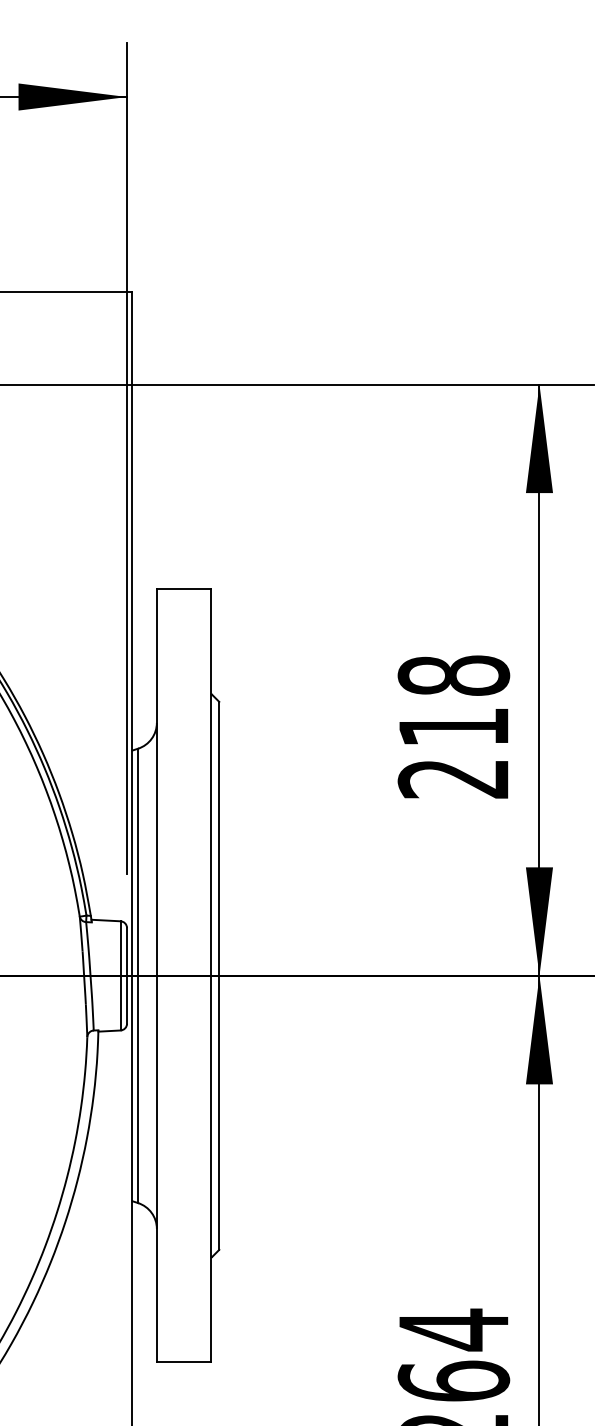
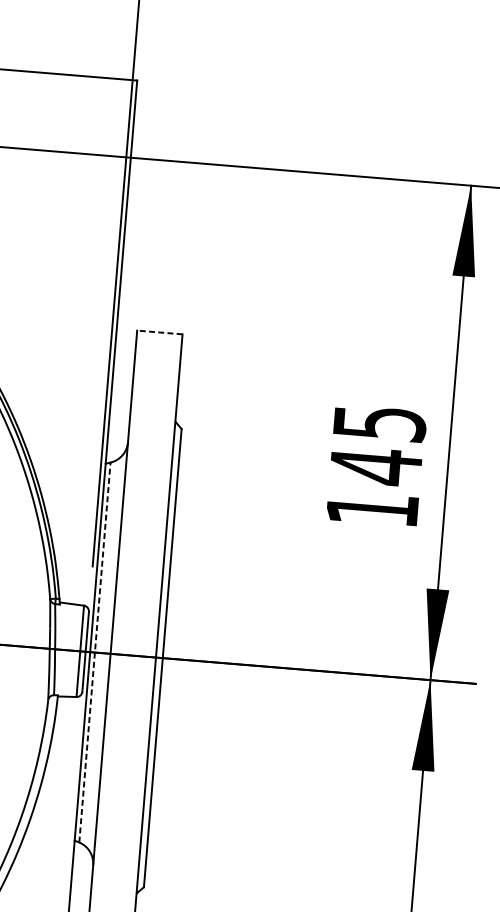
line: (183, 589) -> (159, 332), solid -> dashed
text: (453, 726) -> (375, 465), 218 -> 145
line: (138, 975) -> (95, 652), solid -> dashed

